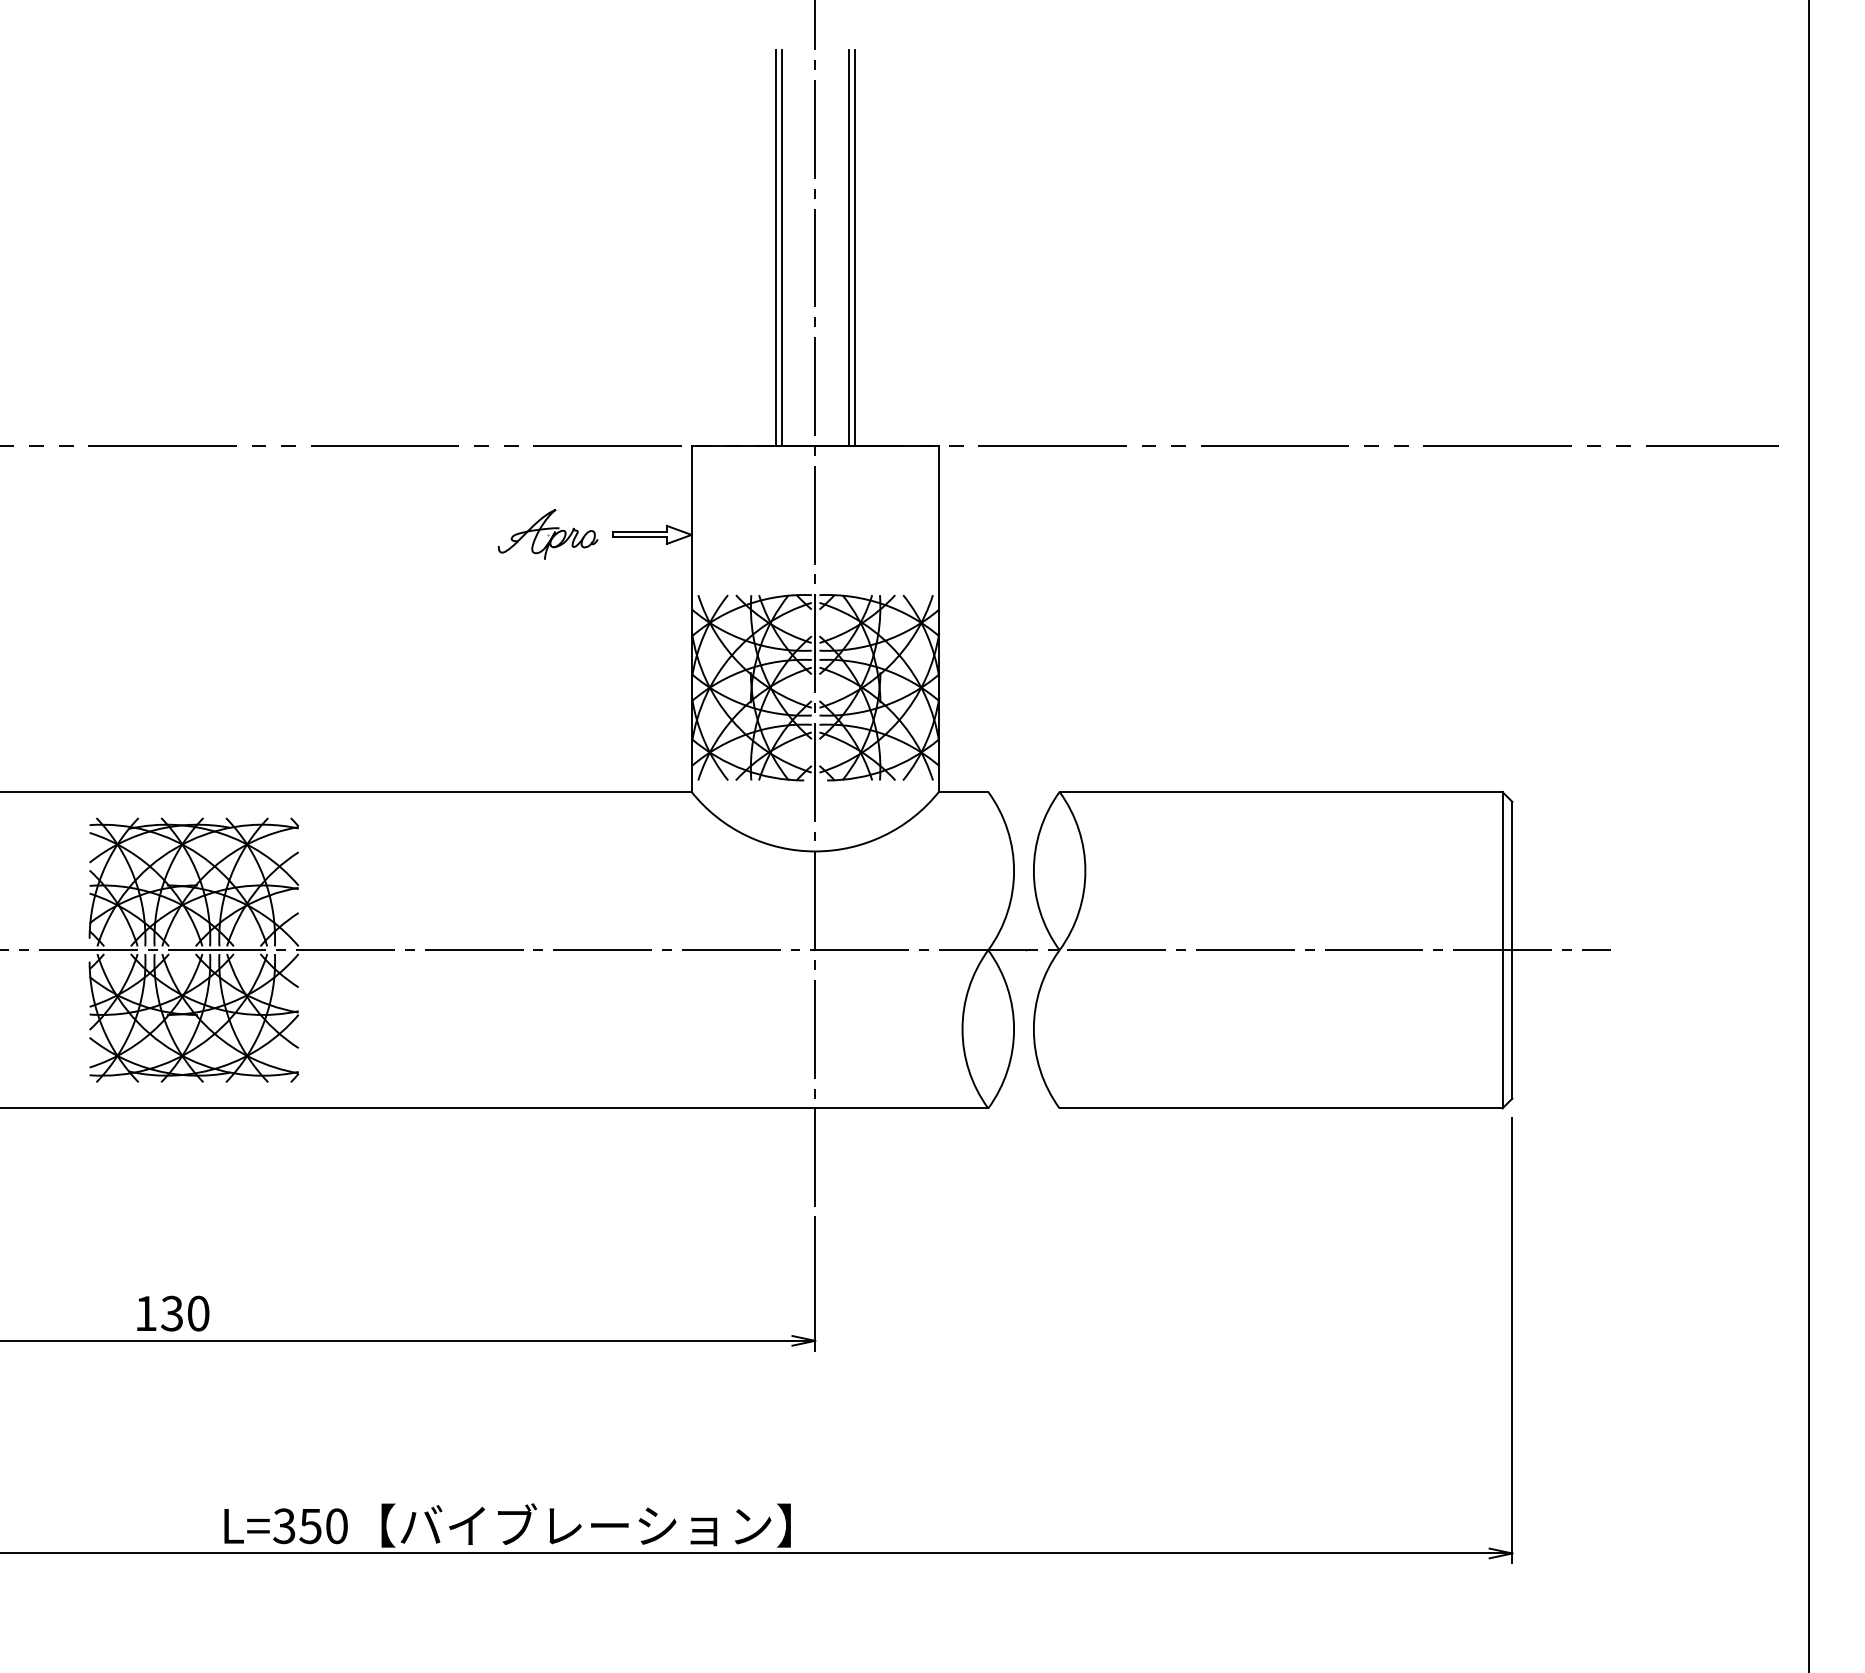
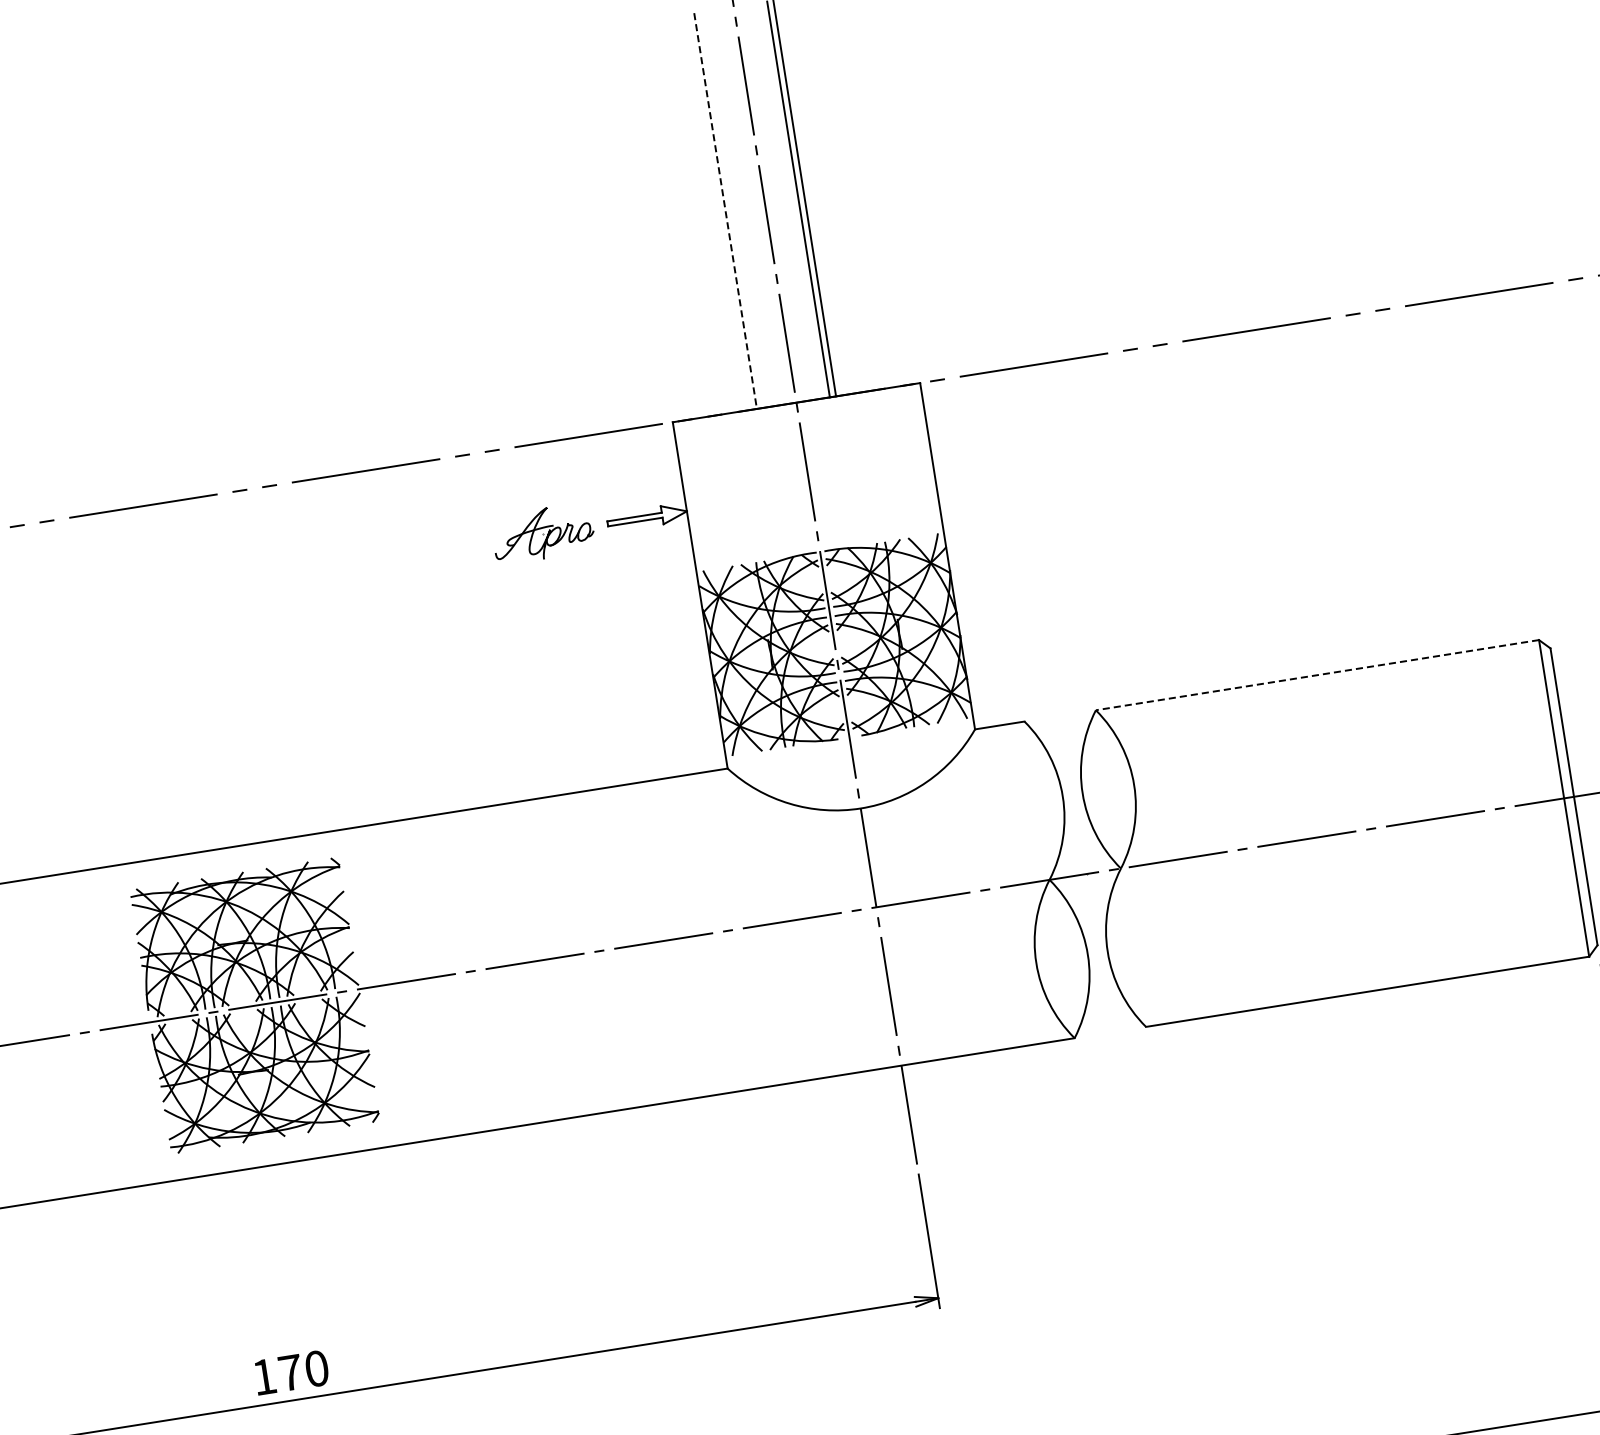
line: (781, 247) -> (731, 209), removed
line: (775, 248) -> (725, 211), solid -> dashed
line: (1280, 792) -> (1316, 675), solid -> dashed
text: (172, 1313) -> (290, 1372), 130 -> 170

